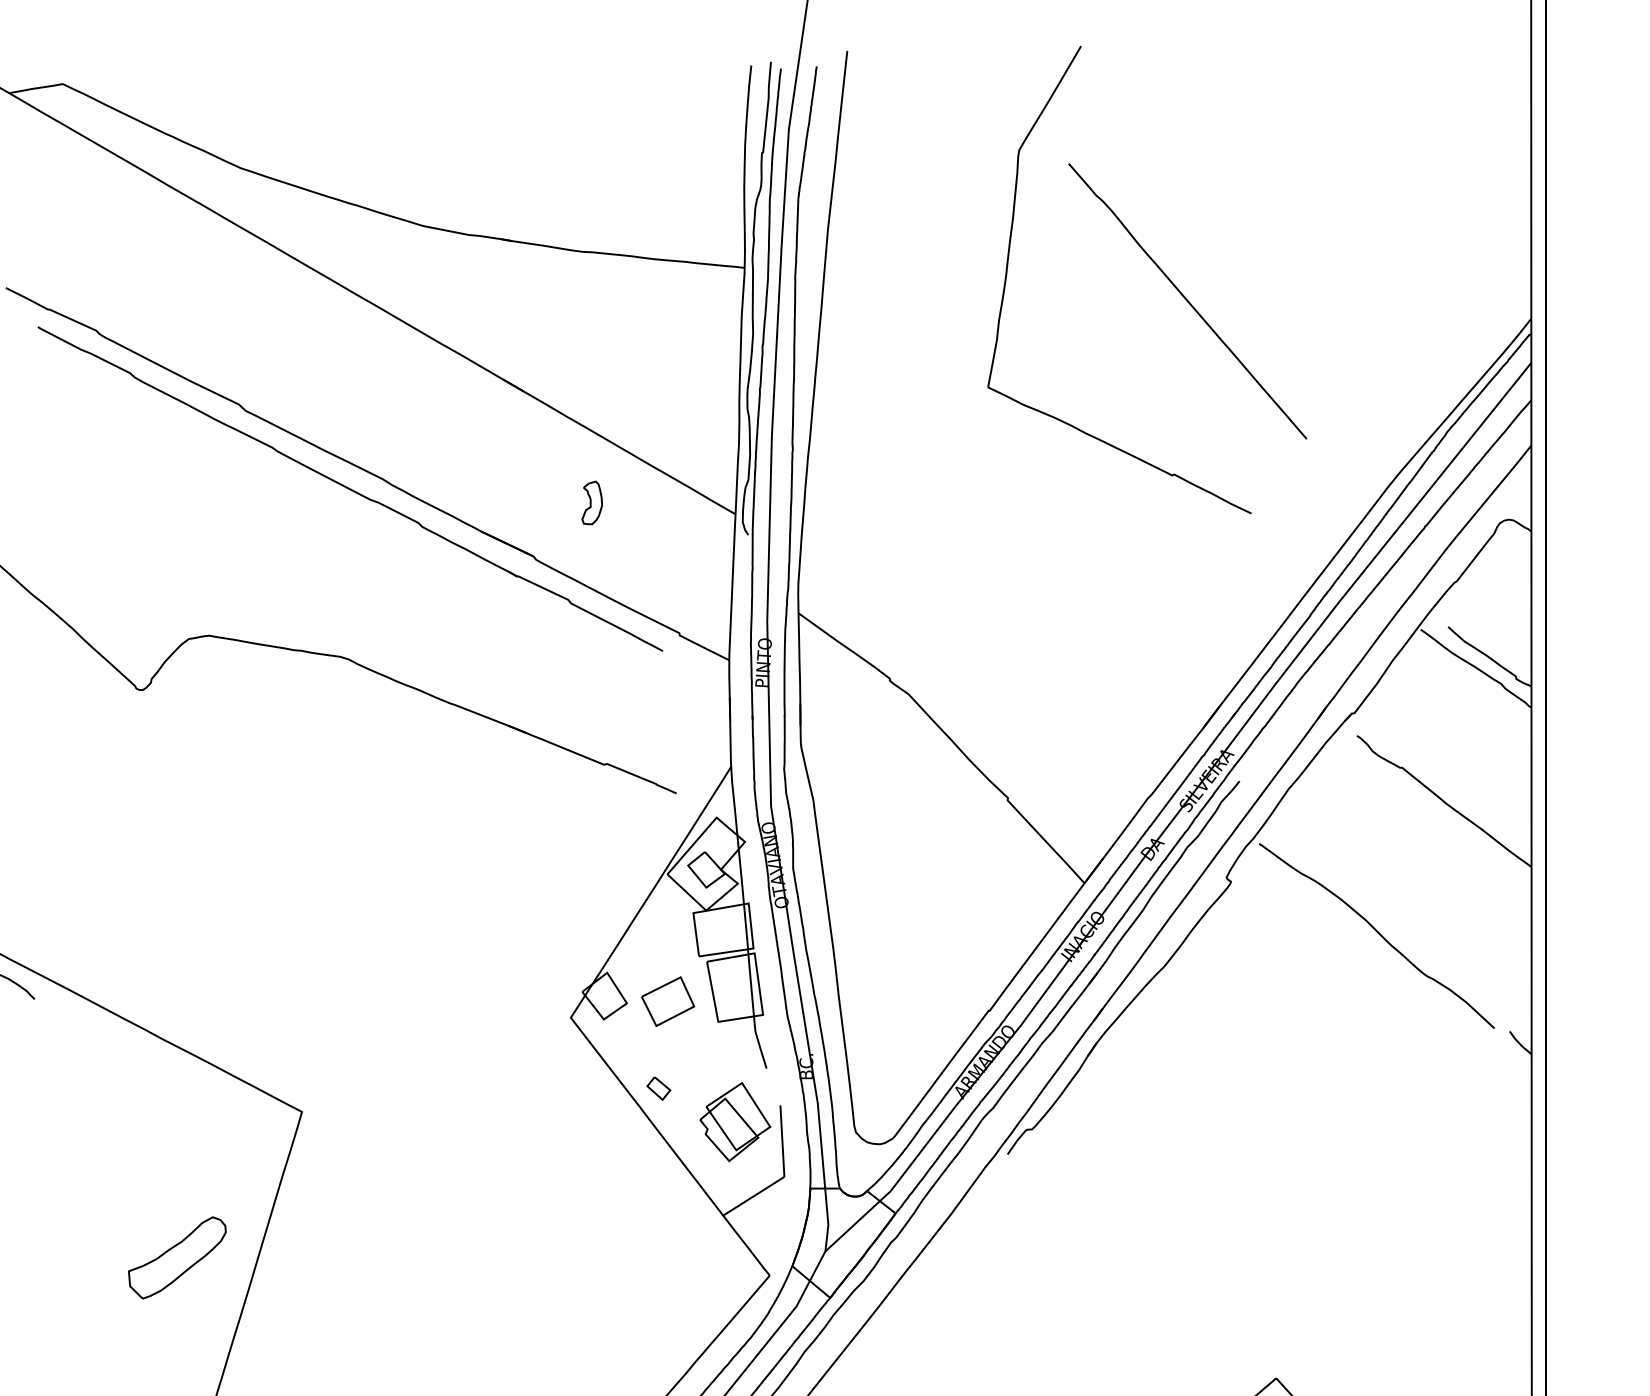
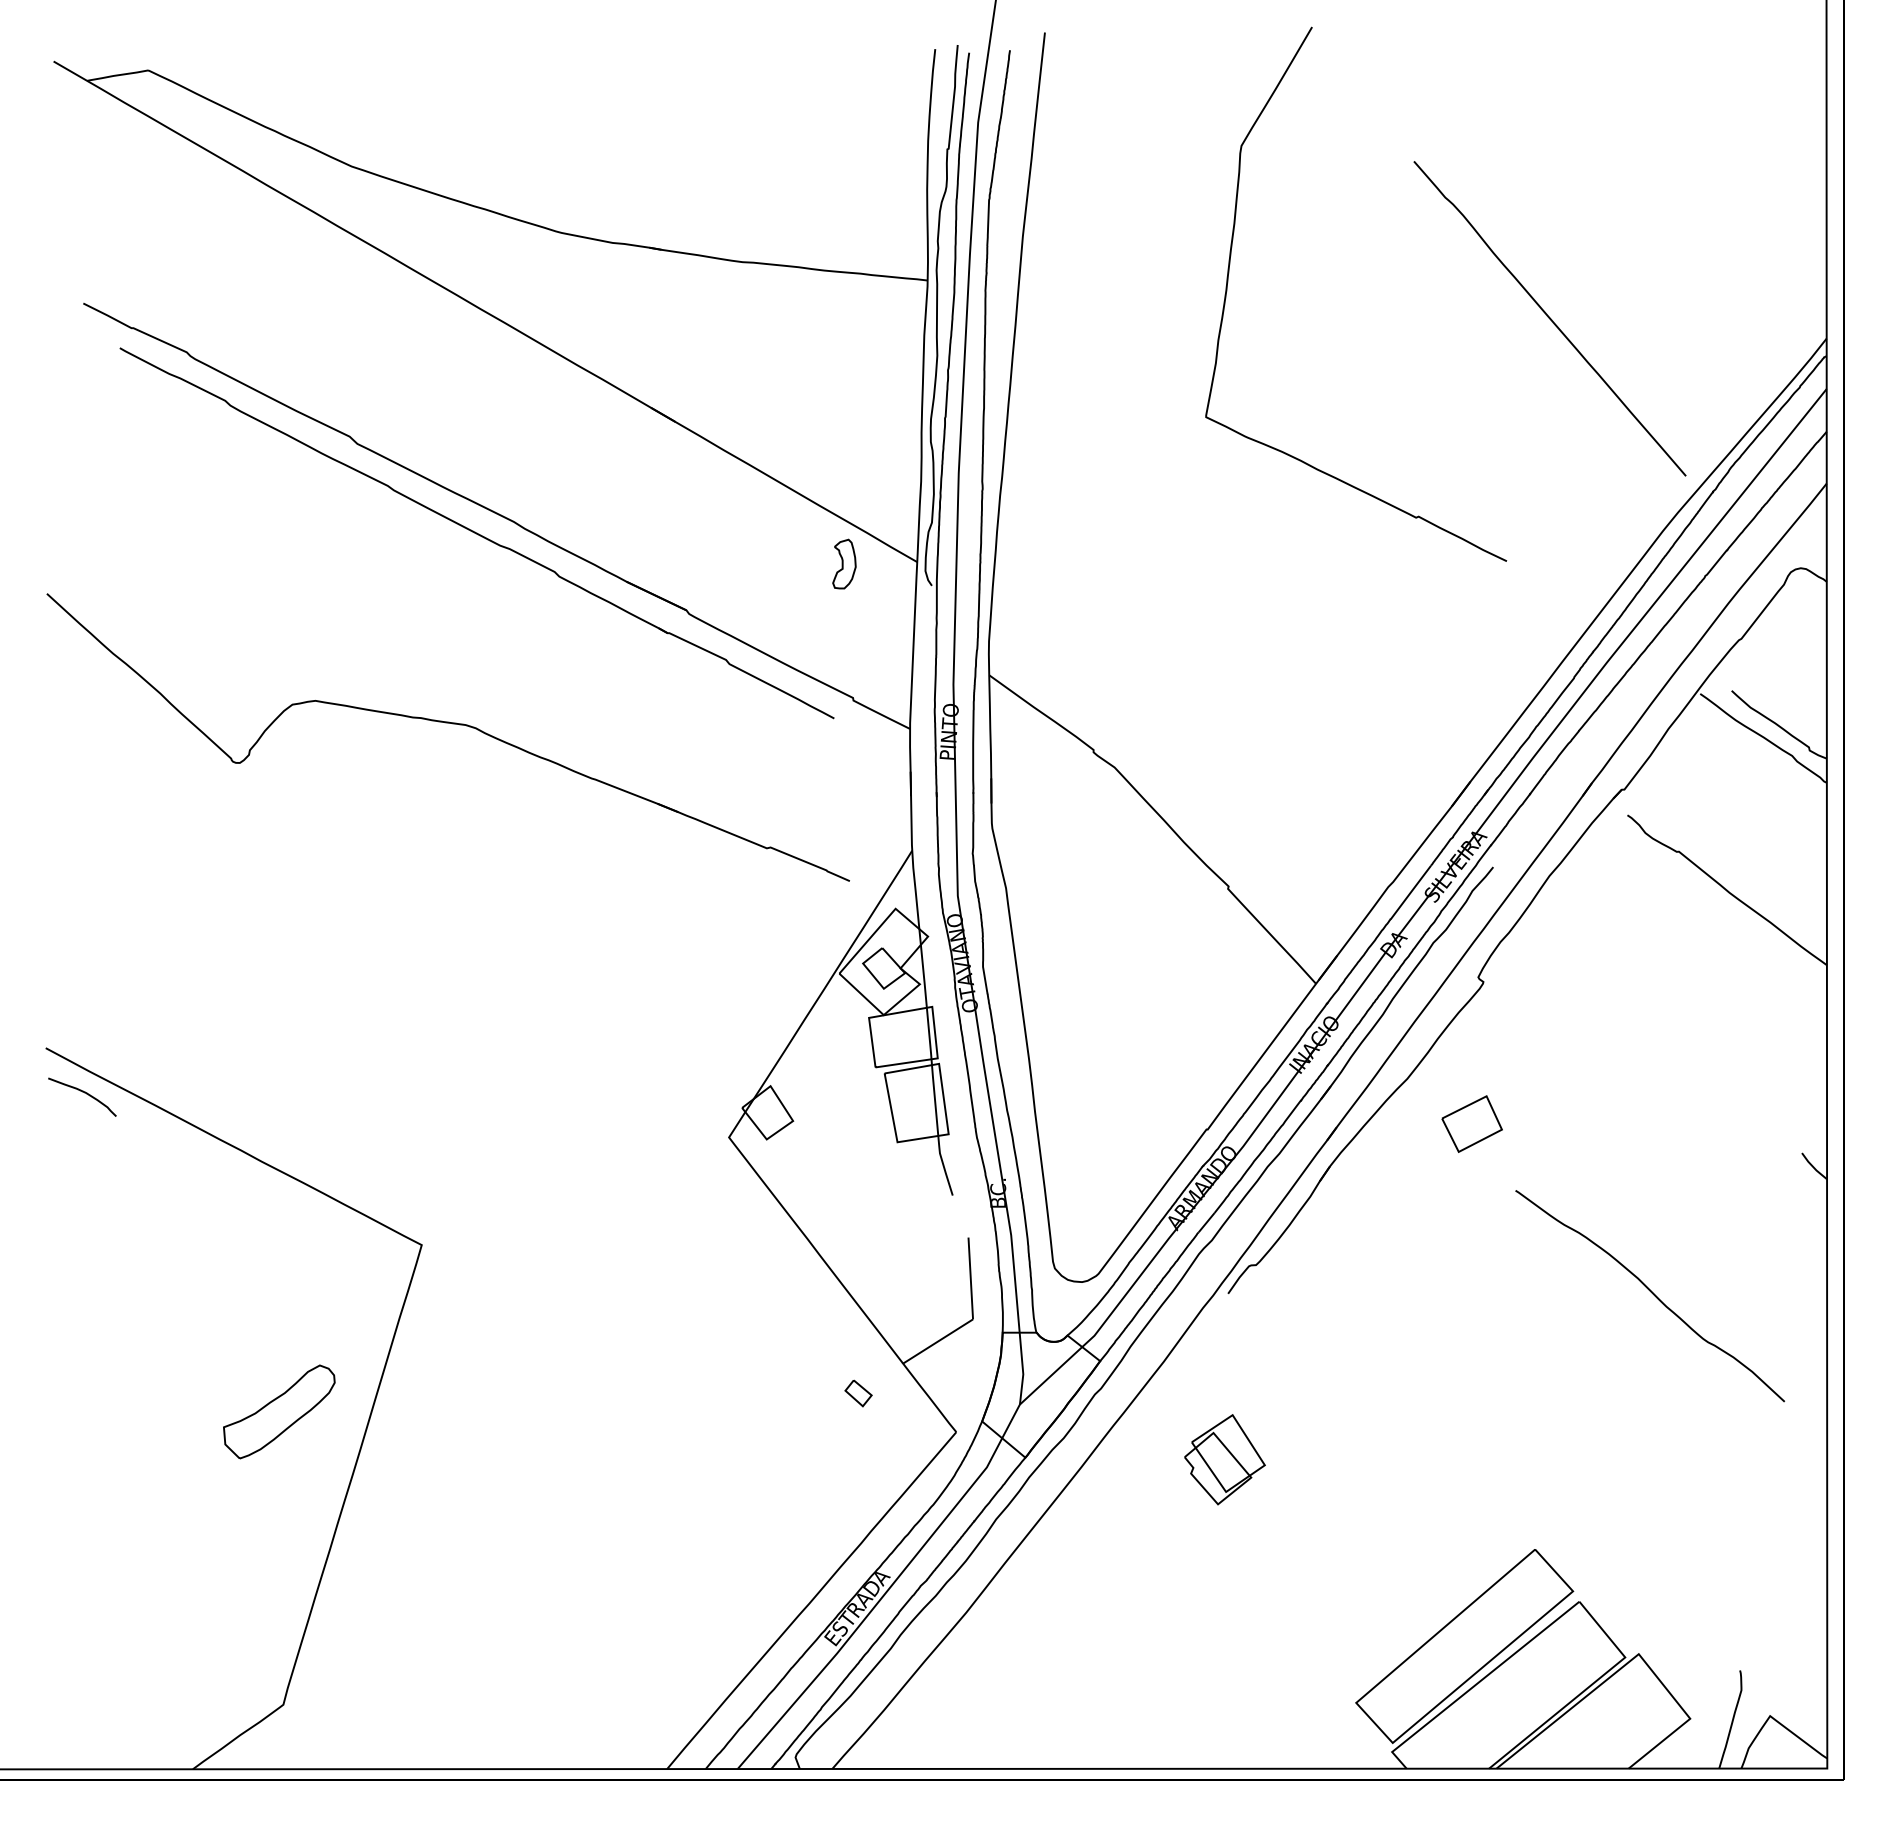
curve: (1187, 301) -> (1549, 318), moved
part: (592, 502) -> (844, 563), moved
curve: (1378, 934) -> (1652, 1294), moved
part: (667, 1001) -> (1471, 1123), moved
part: (658, 1088) -> (858, 1393), moved
part: (734, 1121) -> (1224, 1459), moved

